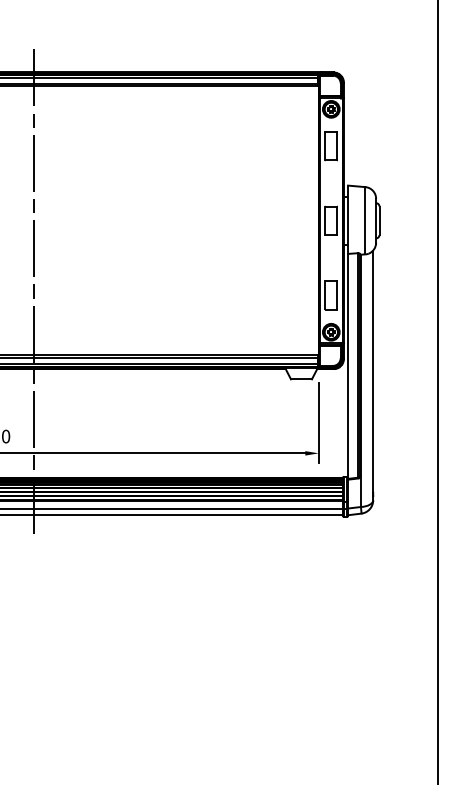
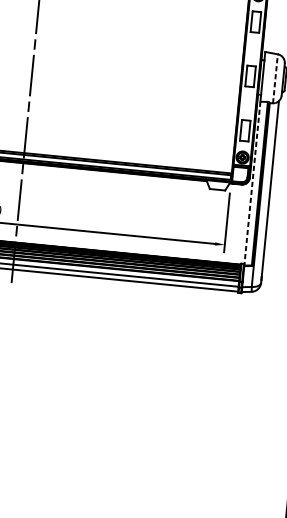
line: (365, 220) -> (275, 78), solid -> dashed
line: (348, 366) -> (252, 183), solid -> dashed

